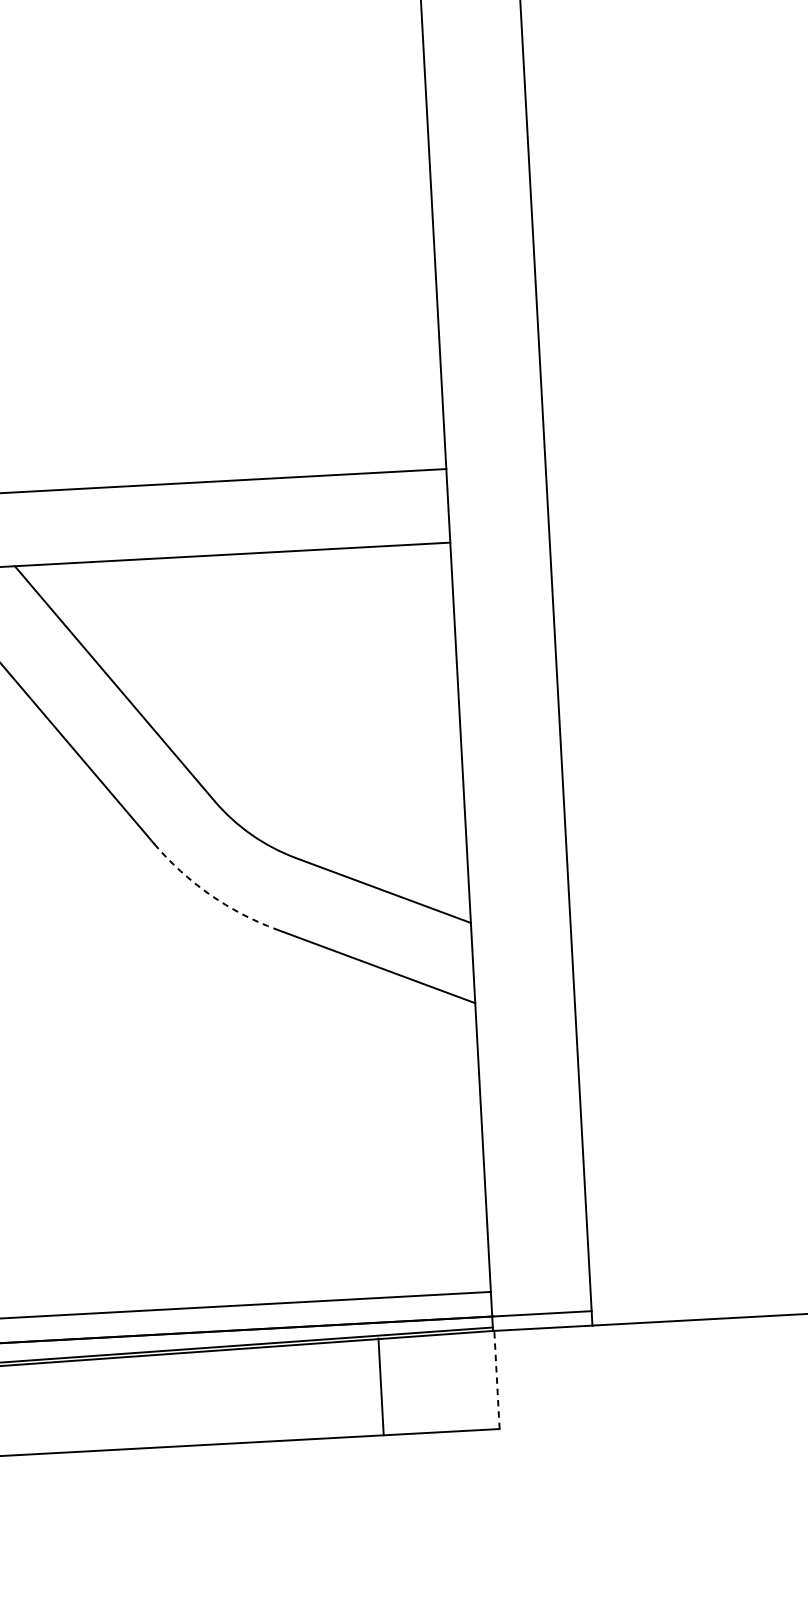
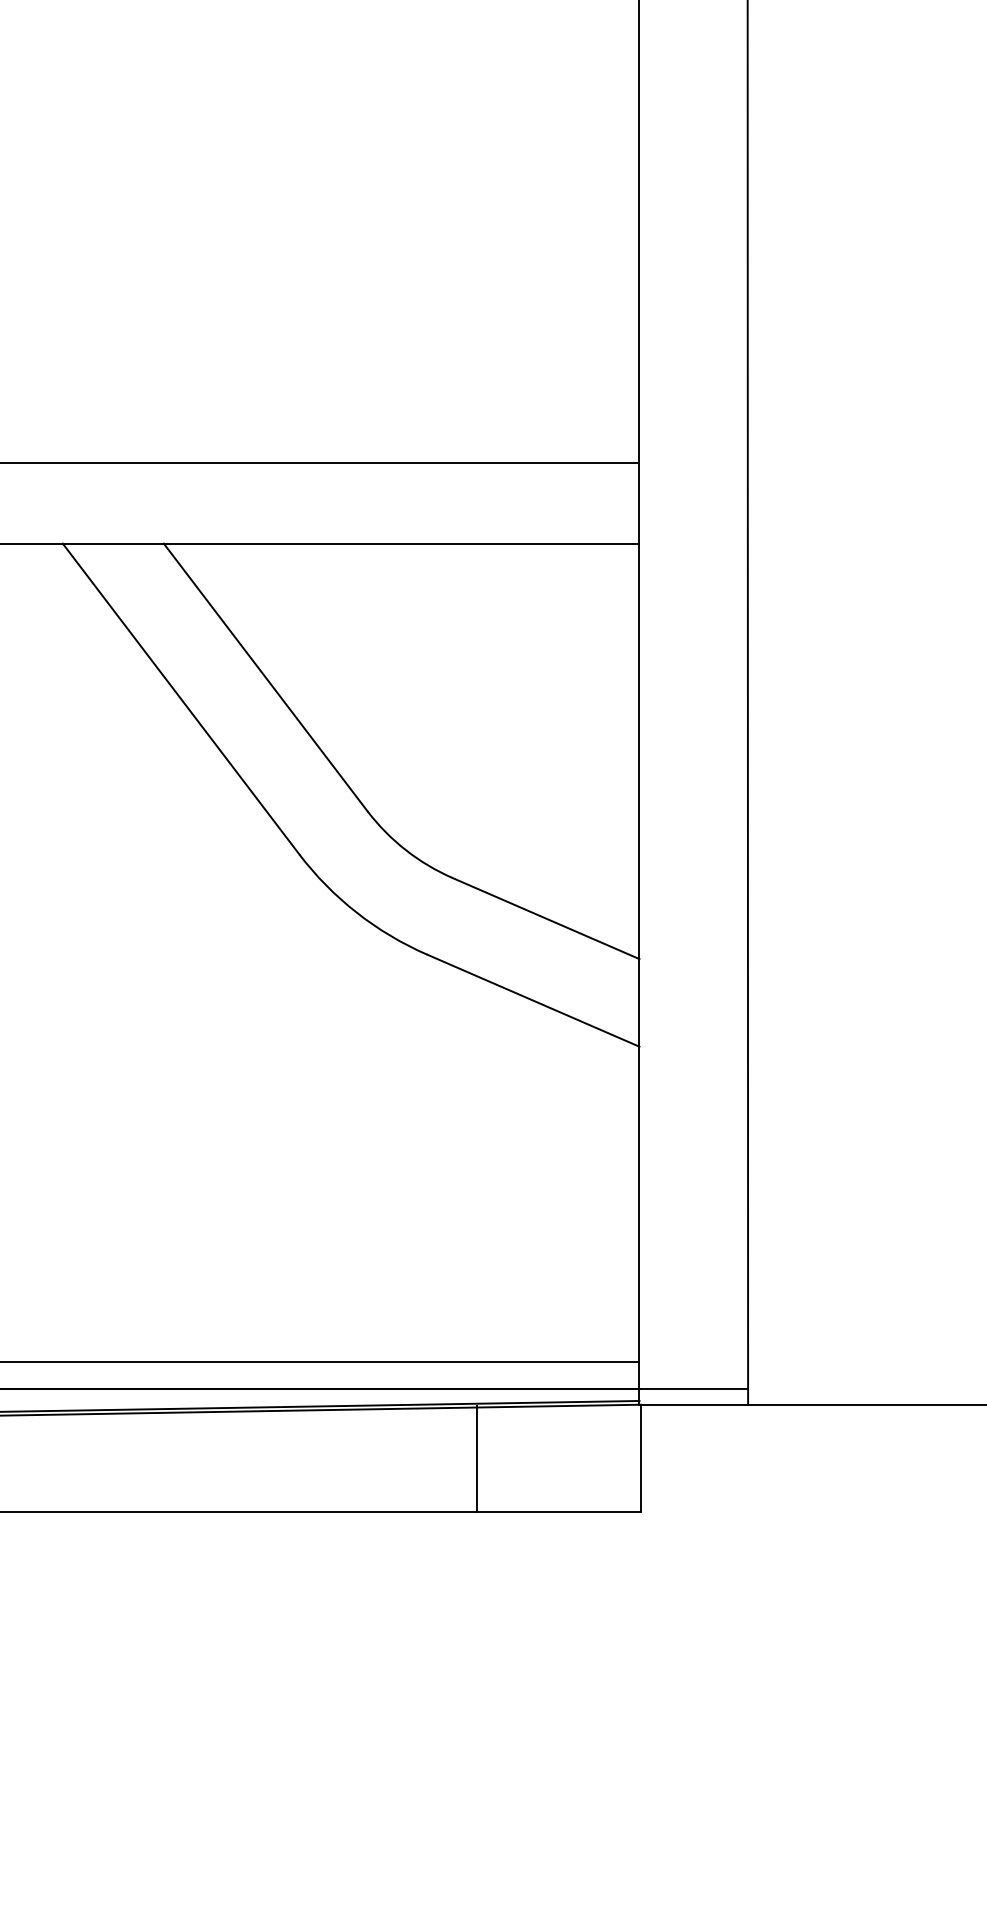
arc: (209, 894) -> (356, 912), dashed -> solid
line: (496, 1380) -> (640, 1458), dashed -> solid
line: (381, 1386) -> (477, 1458), moved

